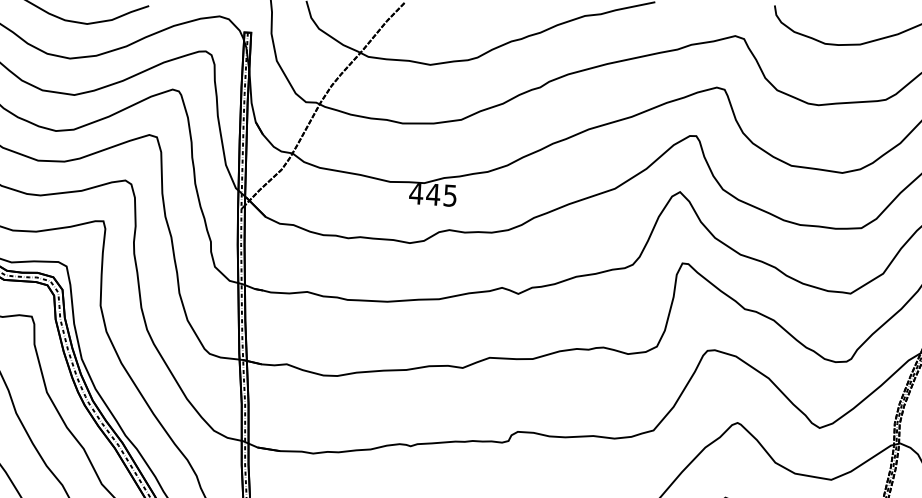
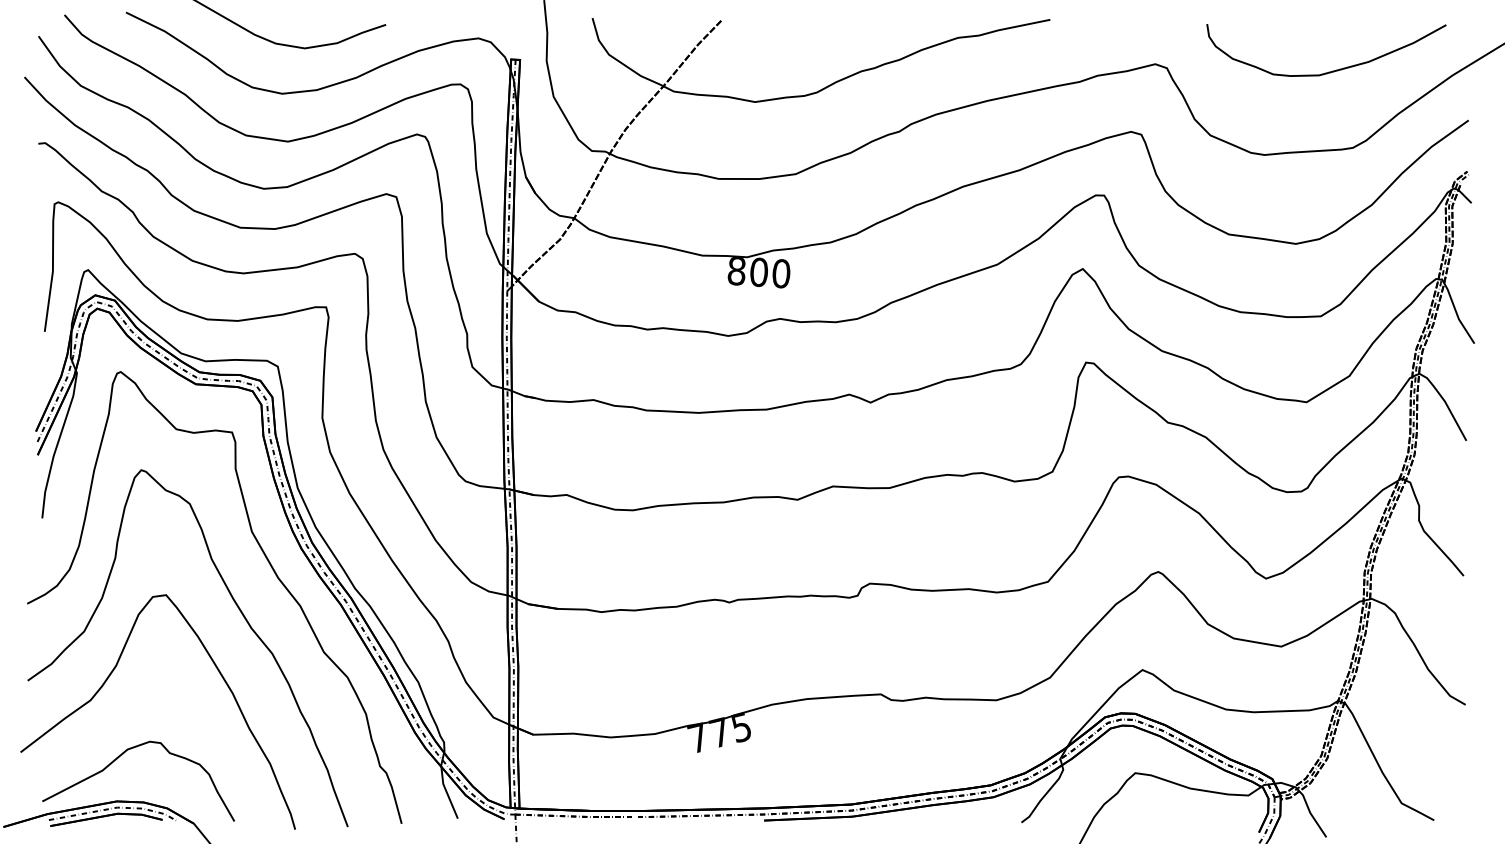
text: (432, 194) -> (758, 272), 445 -> 800

